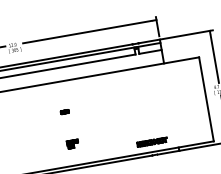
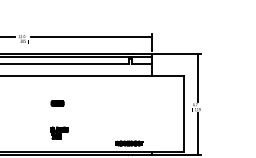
part: (64, 112) -> (57, 103), size x1.67
part: (72, 143) -> (59, 132), size x1.67

